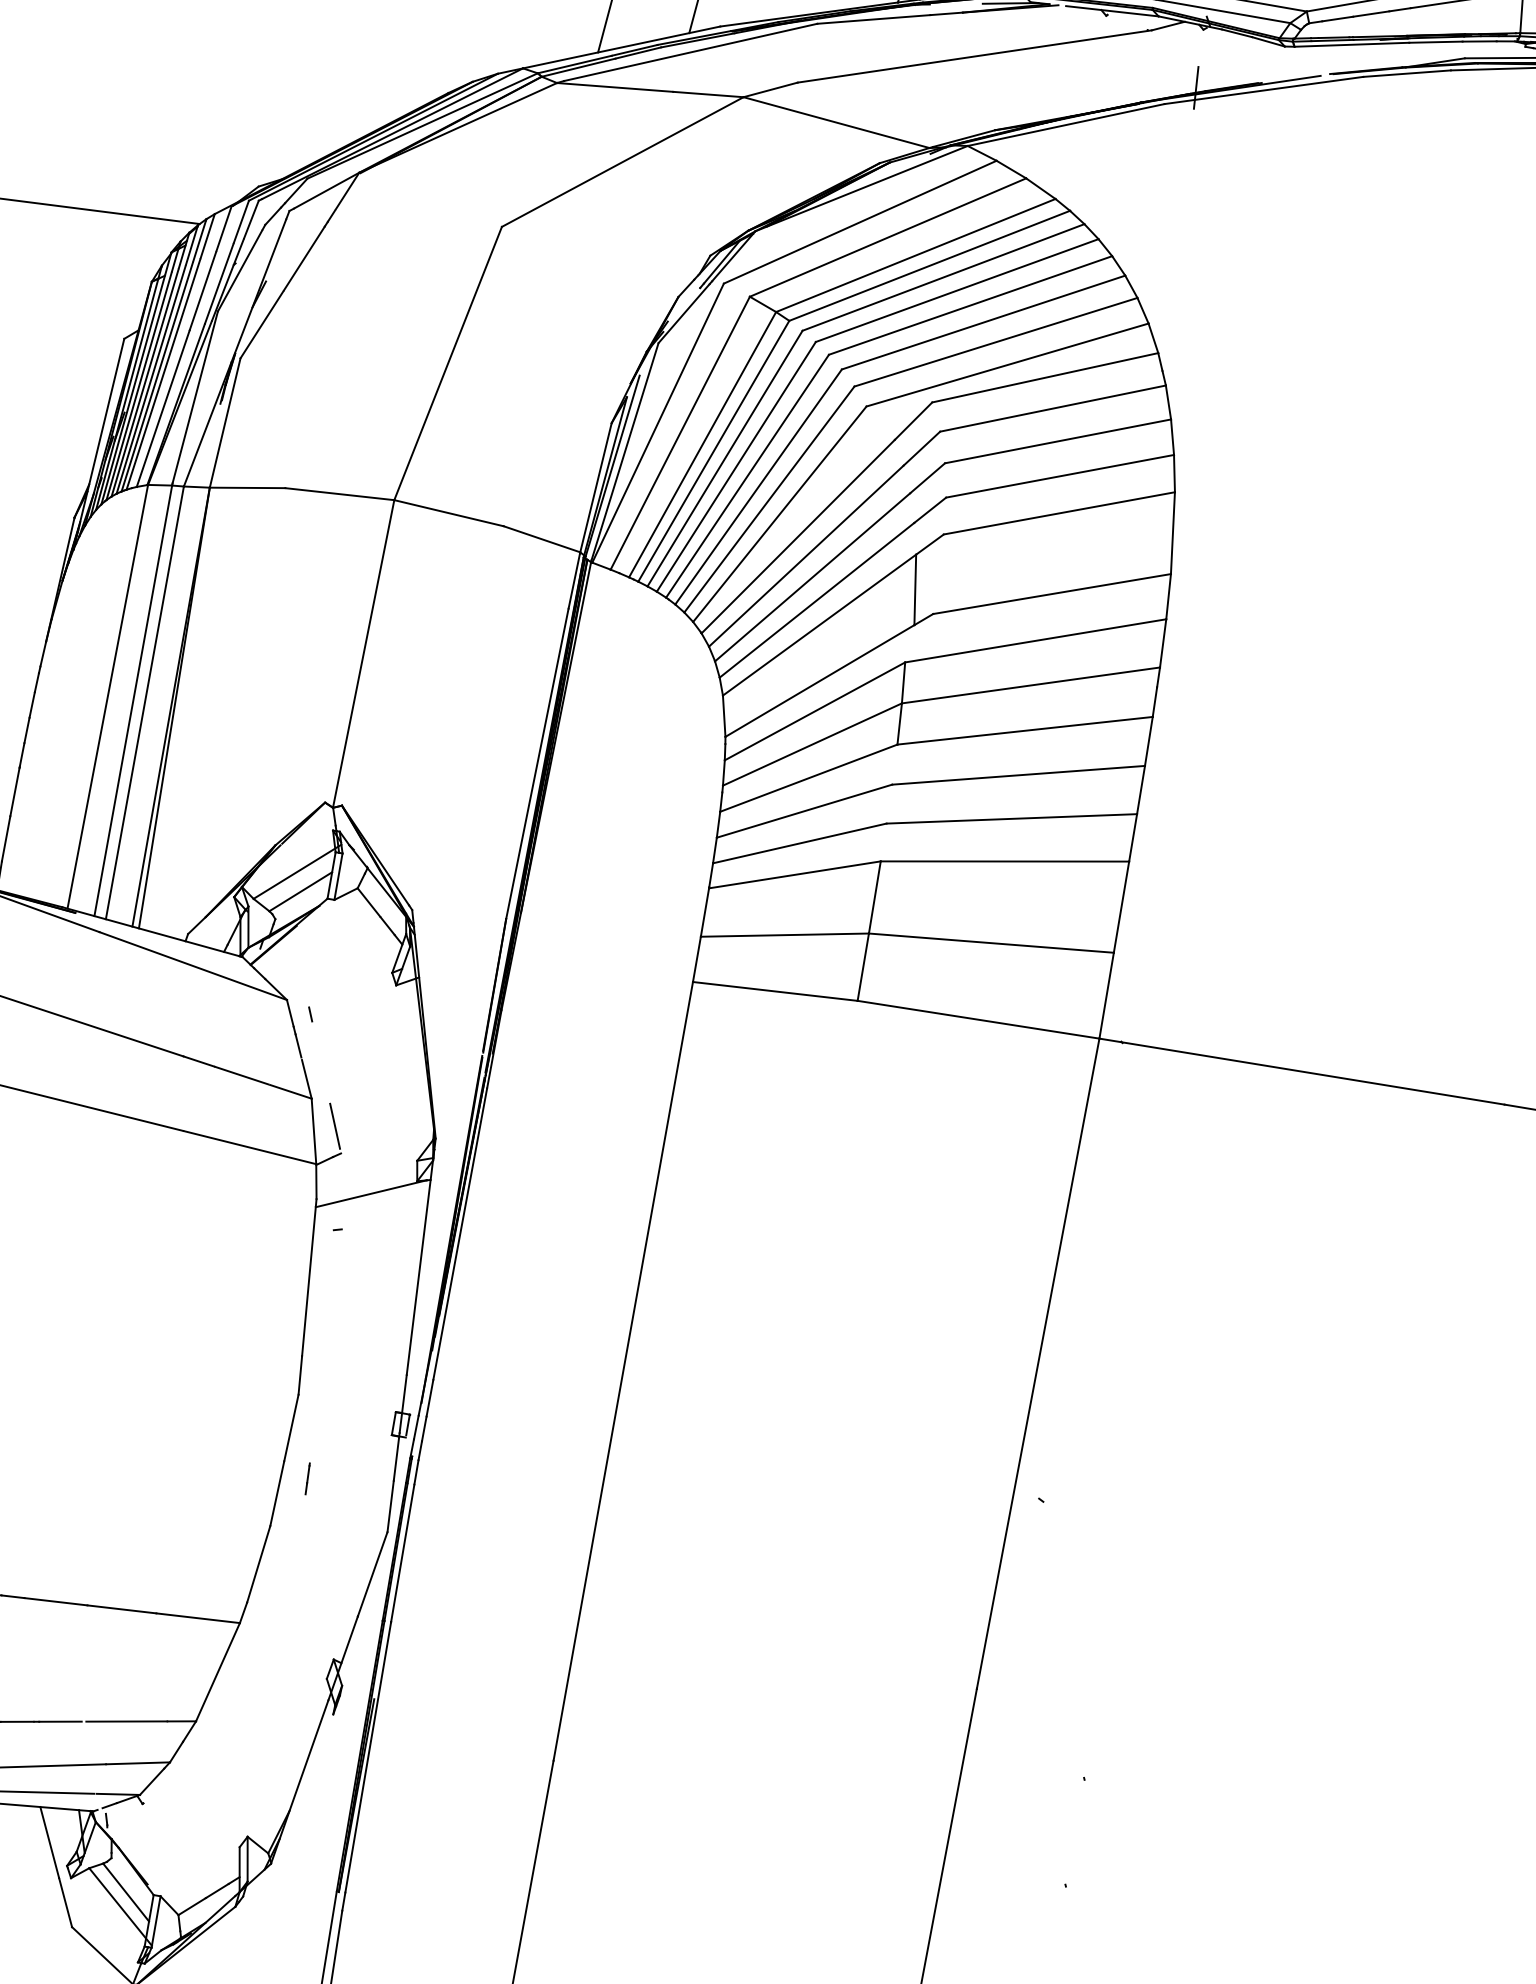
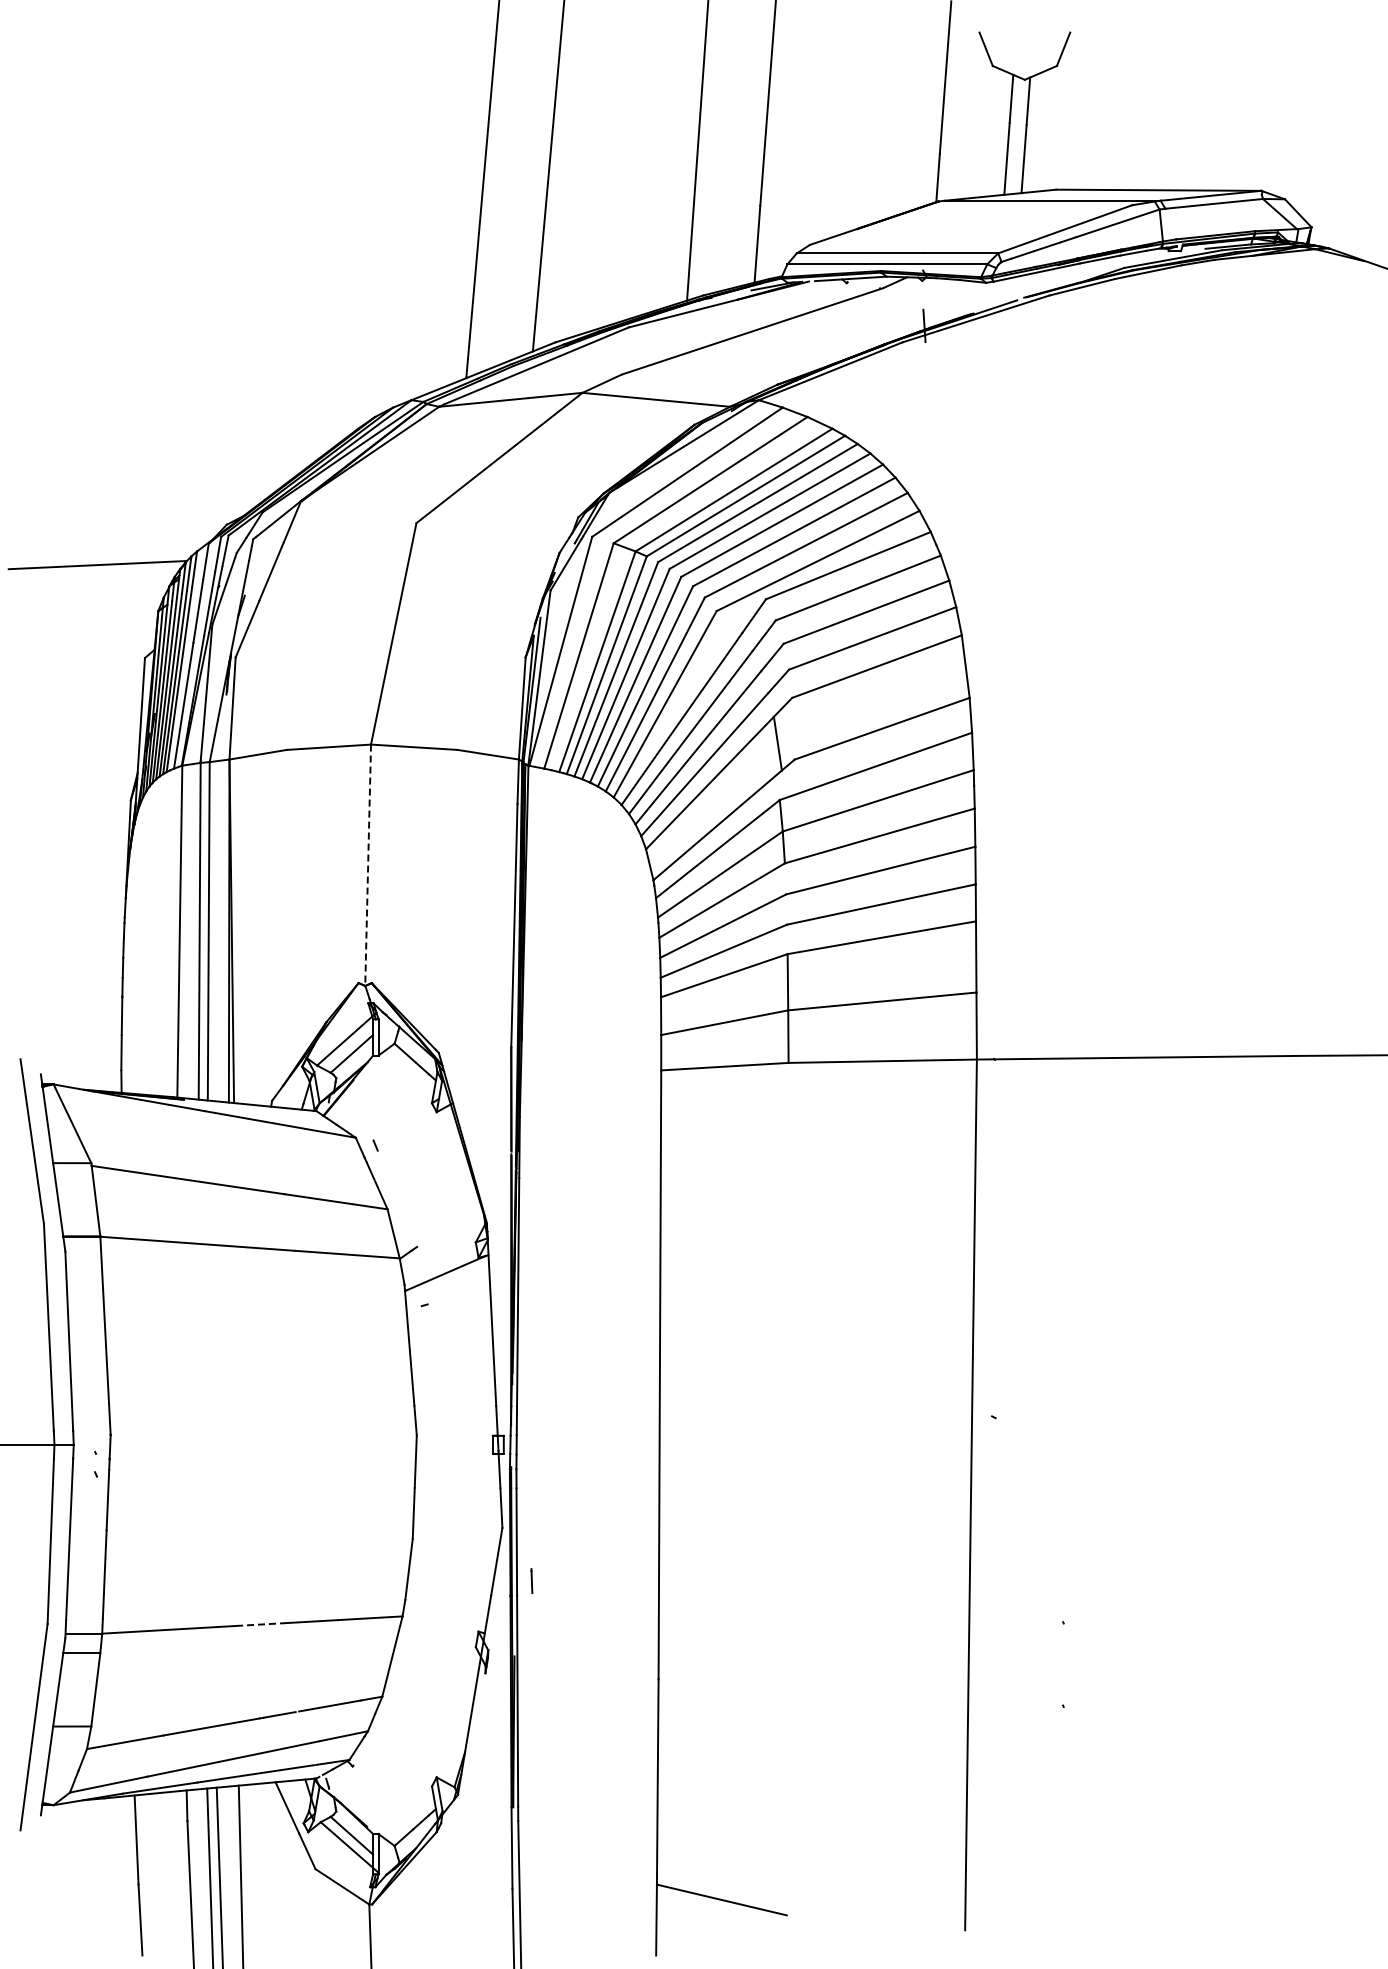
line: (364, 654) -> (368, 865), solid -> dashed
line: (334, 1125) -> (408, 1226), removed
line: (307, 1478) -> (531, 1580), moved
line: (56, 1601) -> (260, 1624), solid -> dashed

